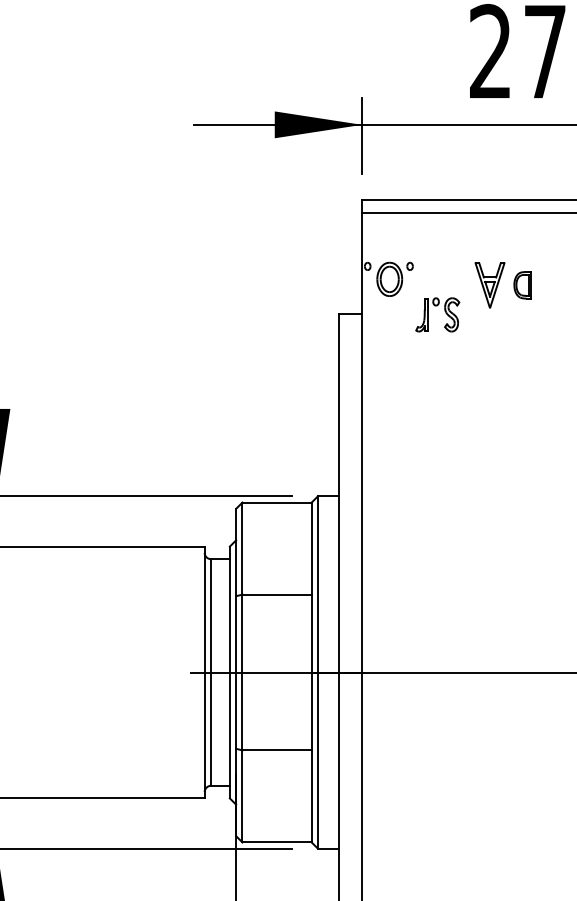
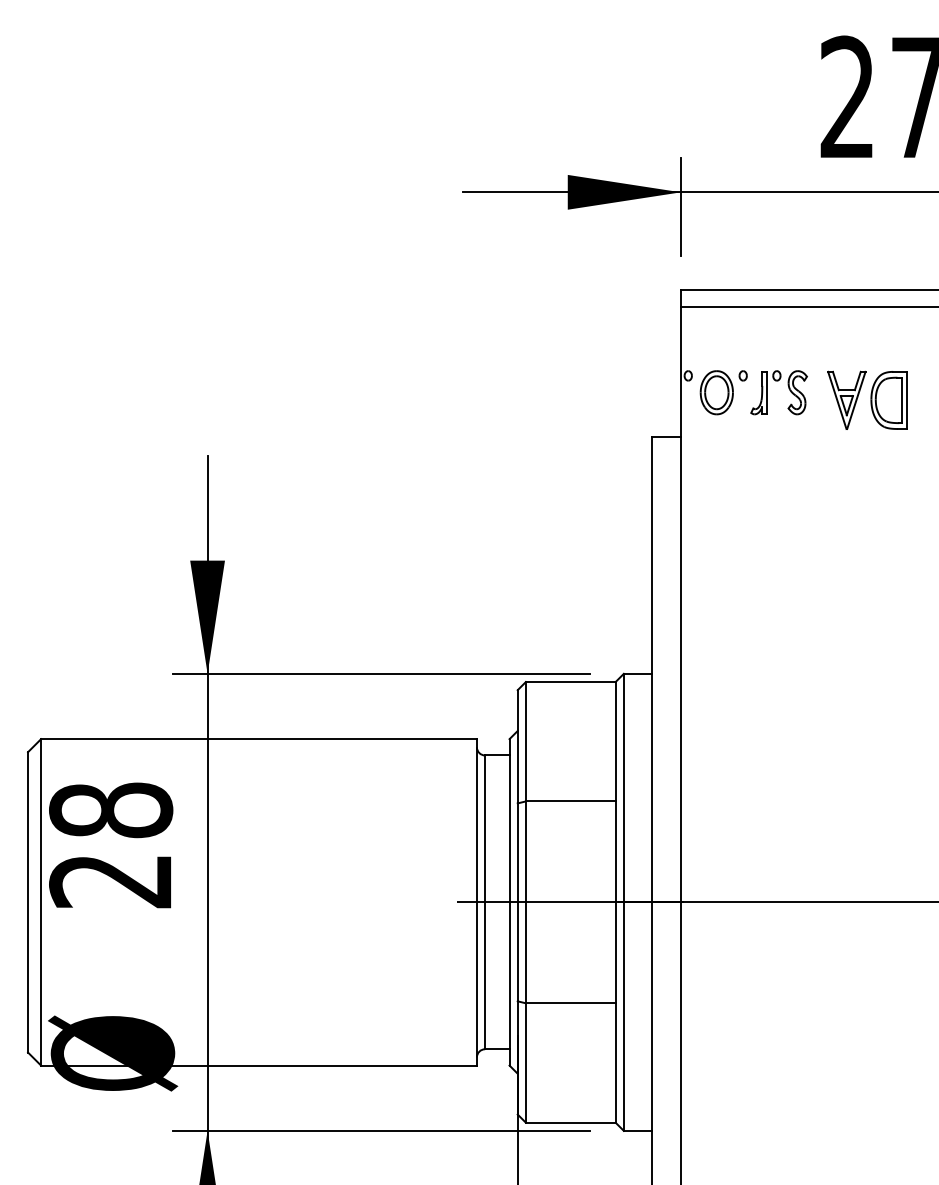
part: (522, 285) -> (888, 400), size x1.67
part: (445, 311) -> (788, 388), moved

